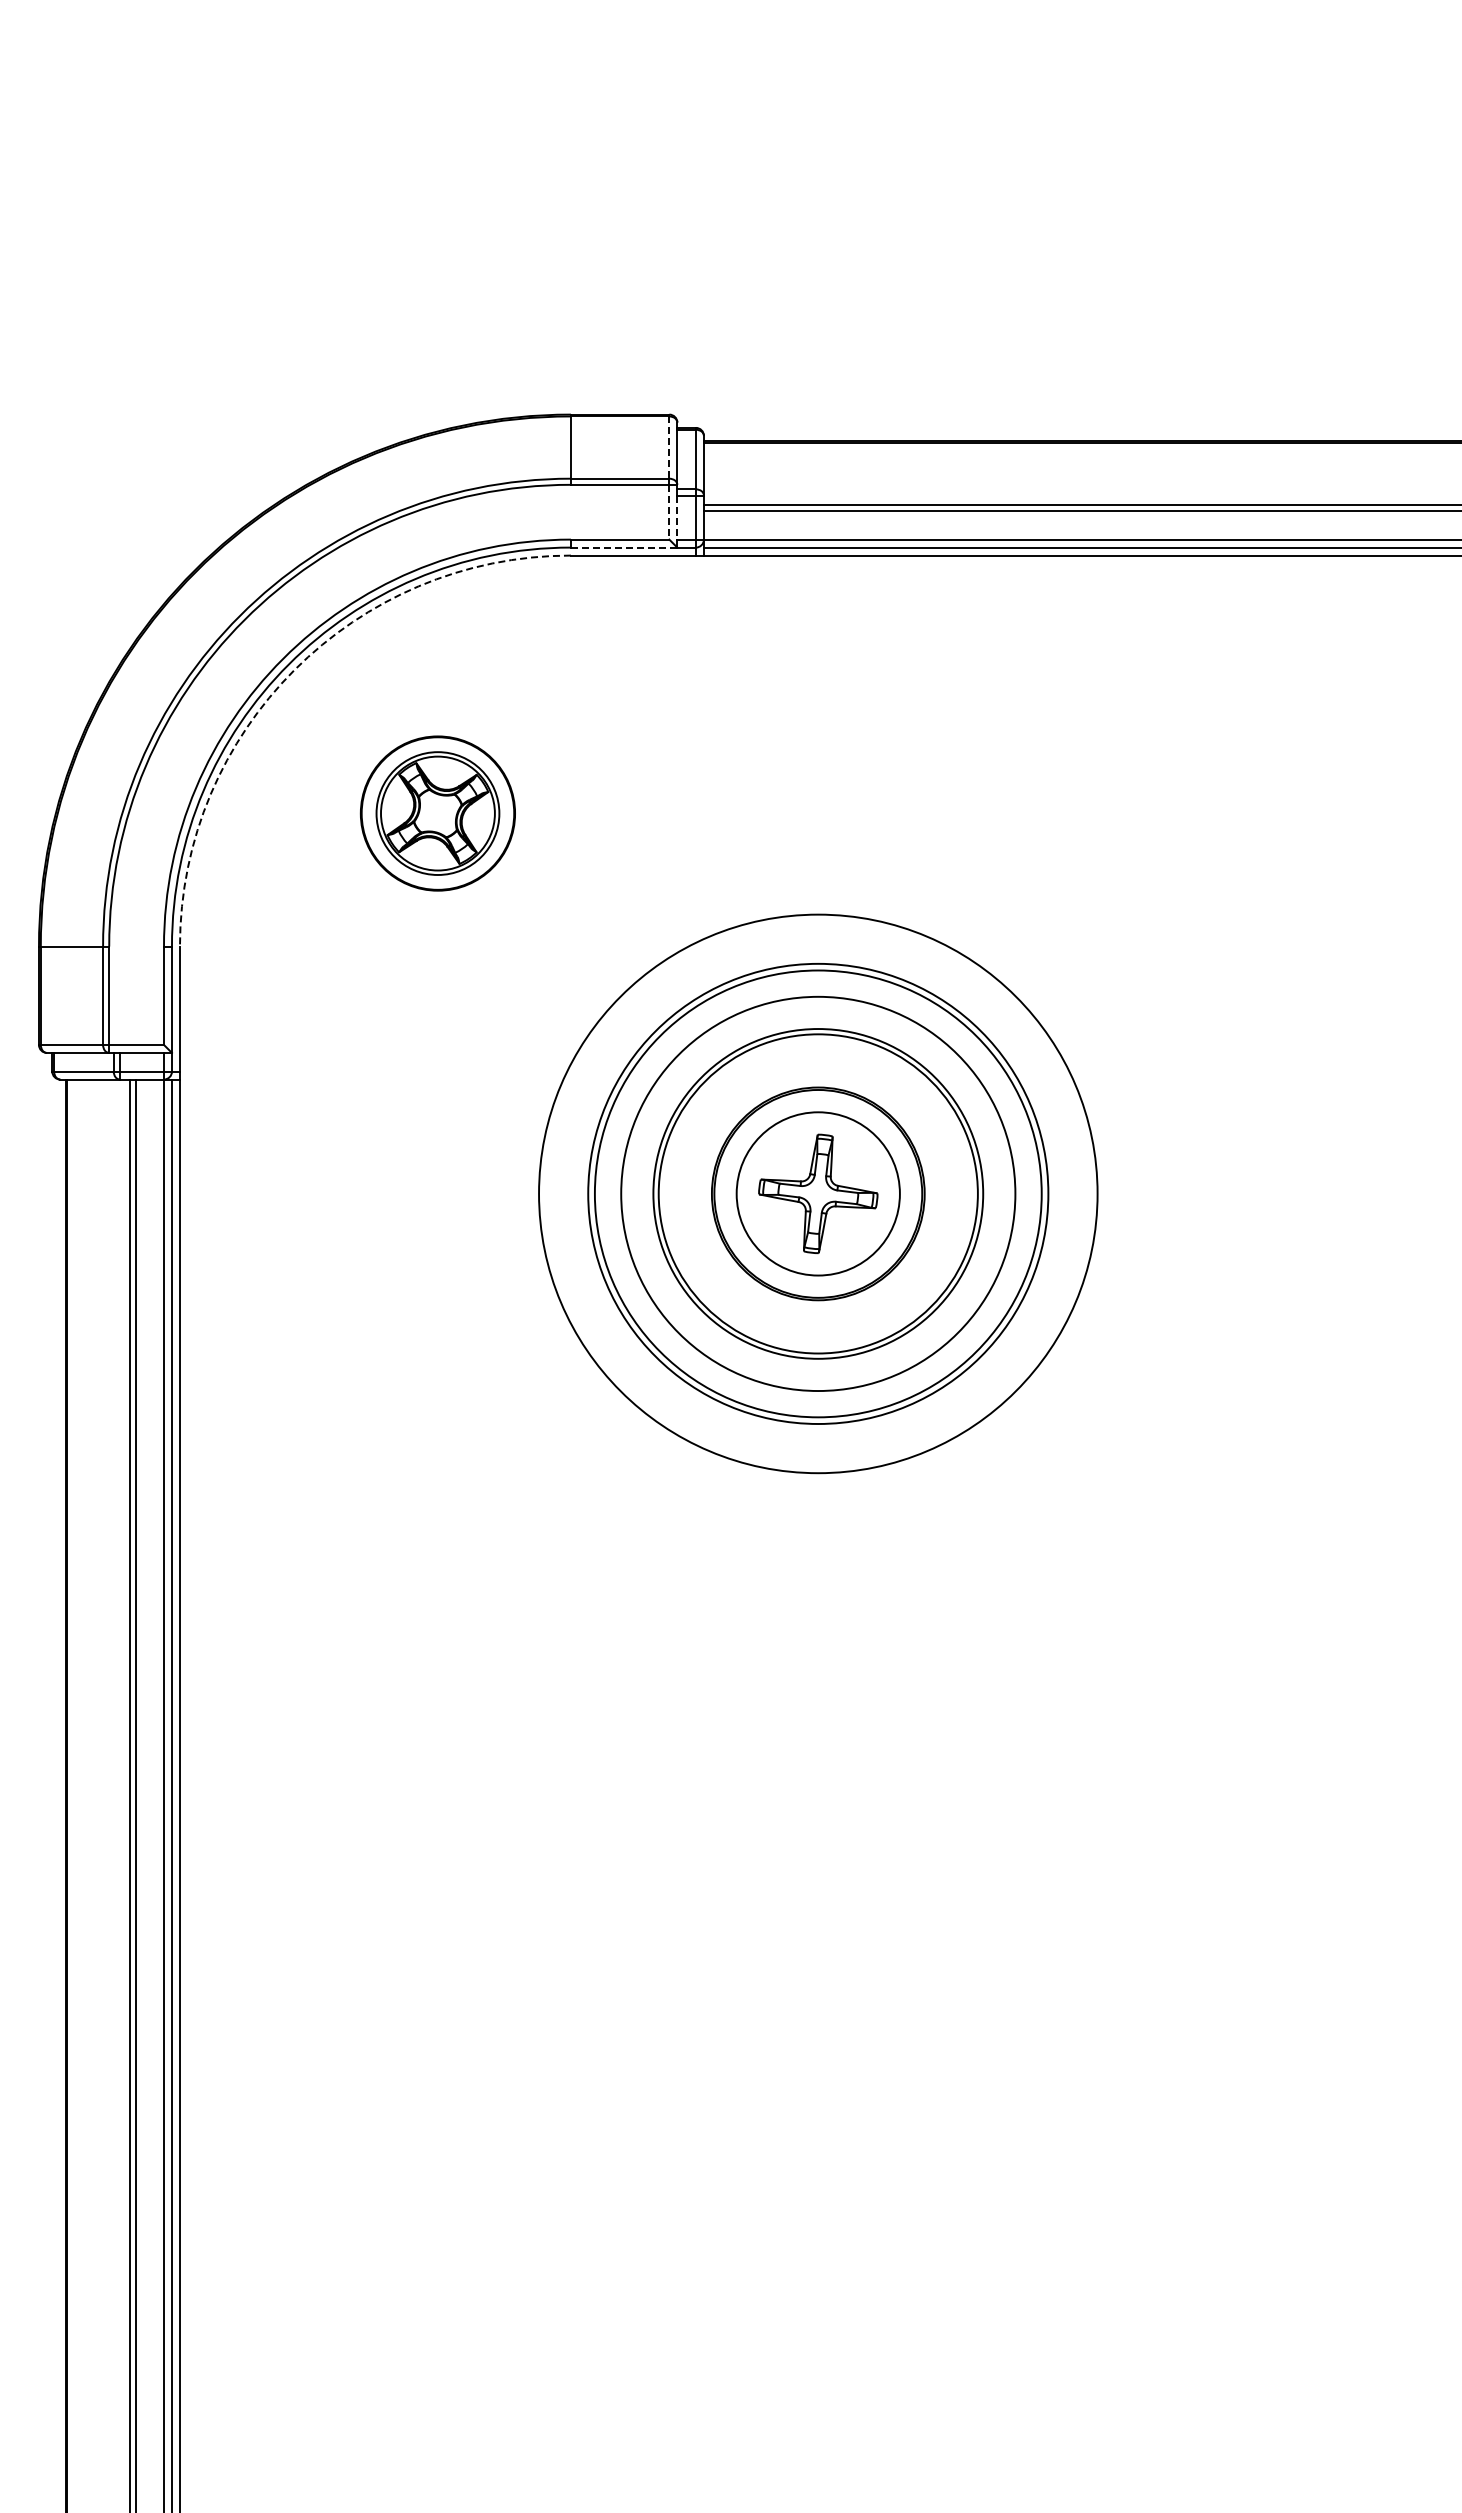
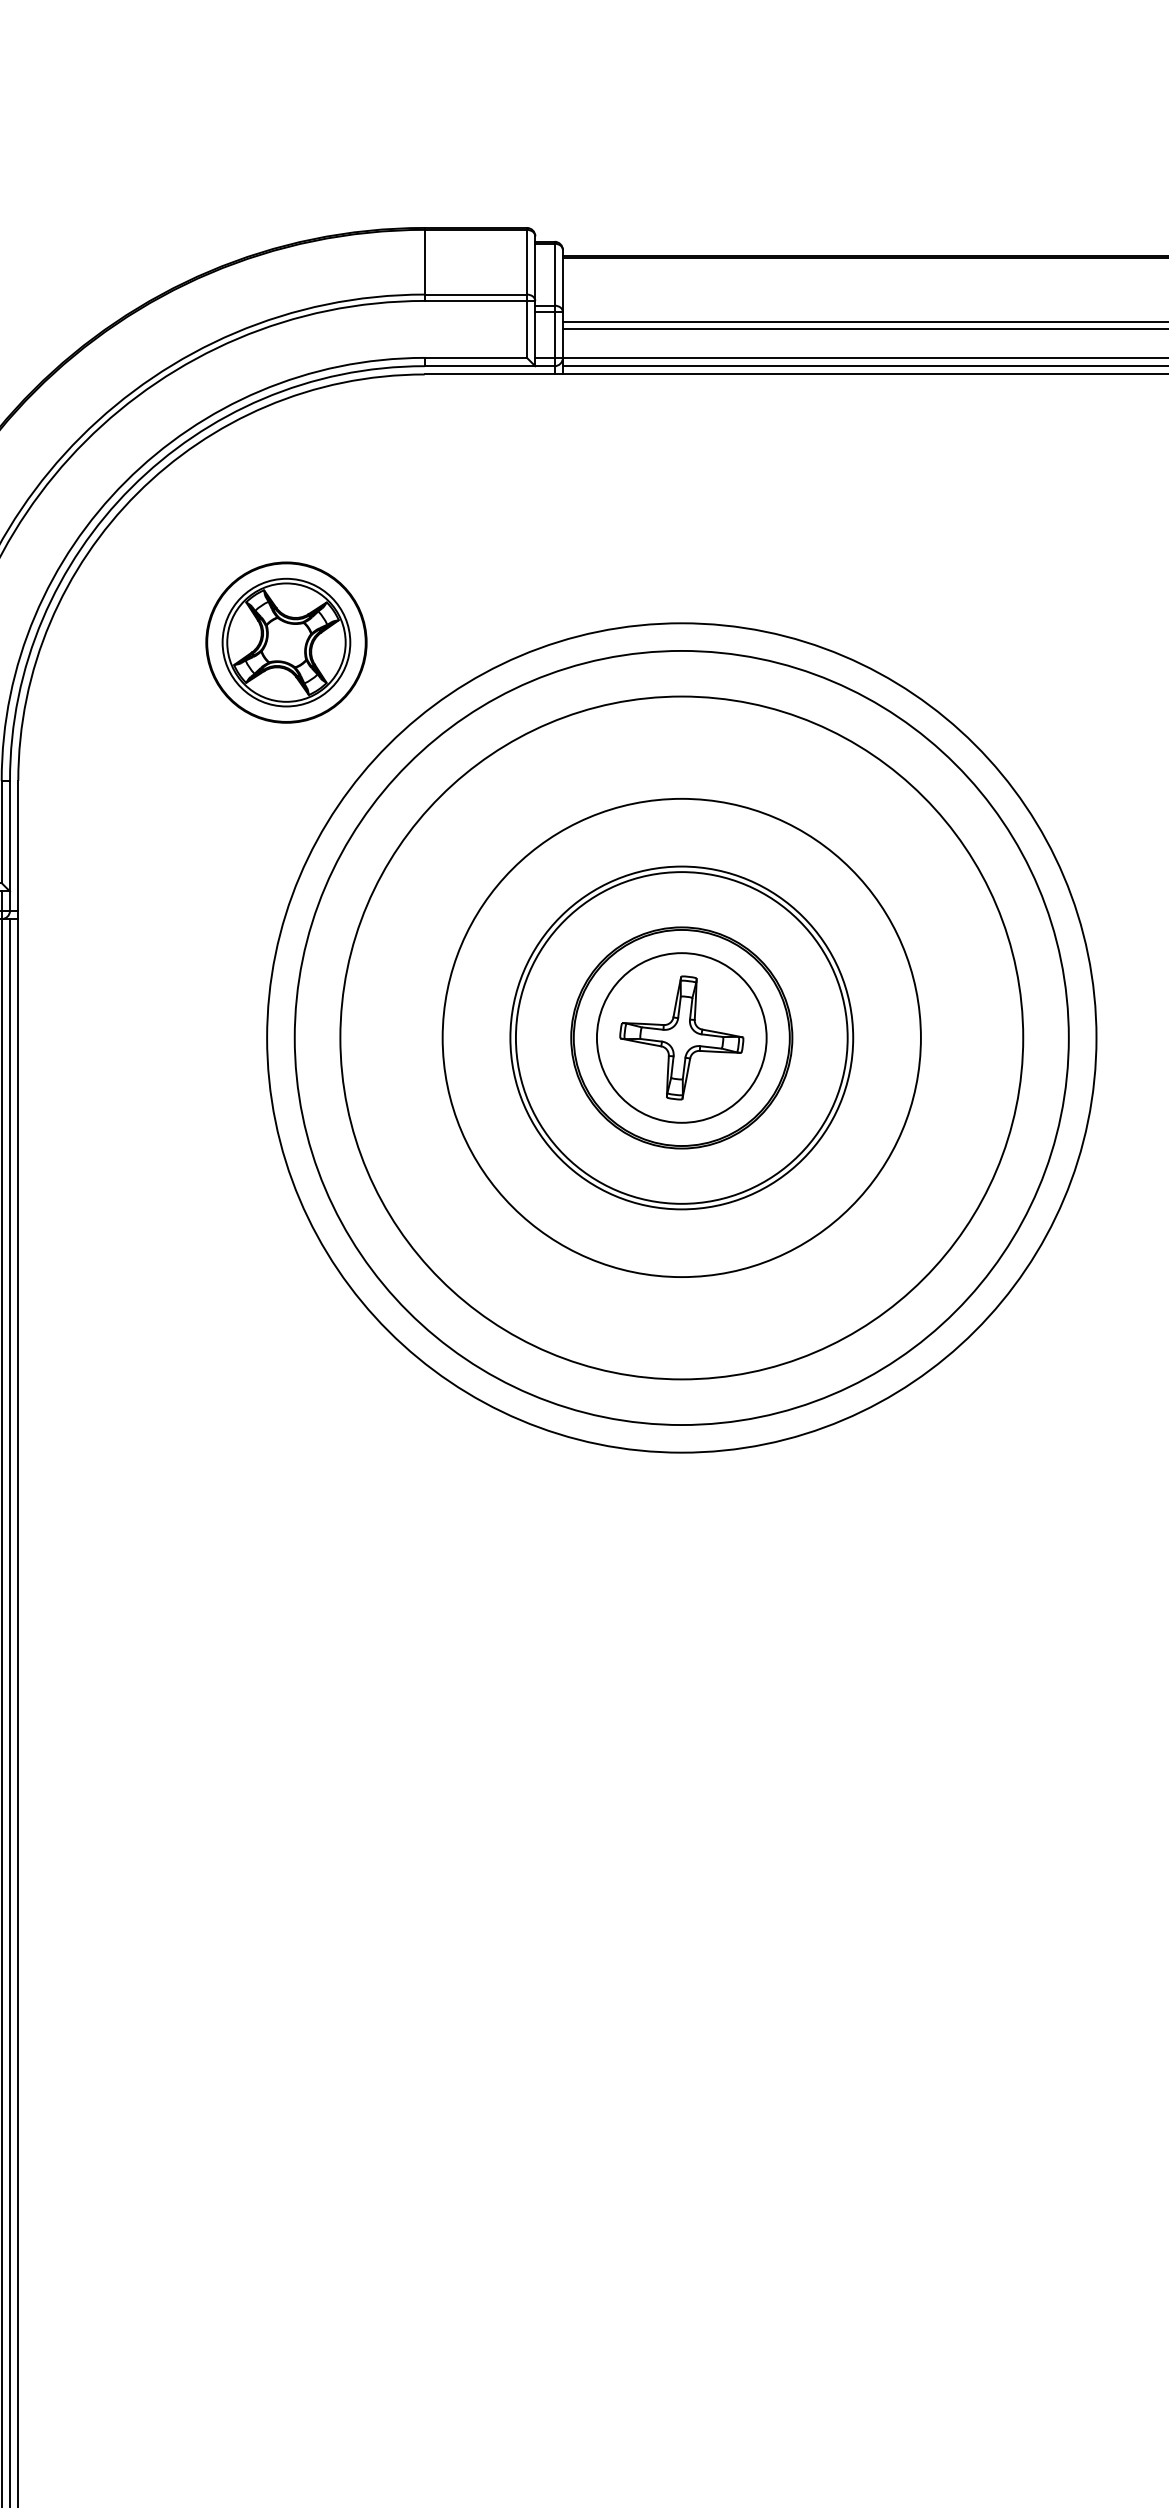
line: (669, 448) -> (527, 263), dashed -> solid
line: (669, 512) -> (527, 329), dashed -> solid
line: (677, 518) -> (535, 335), dashed -> solid
line: (624, 547) -> (480, 366), dashed -> solid
arc: (294, 670) -> (137, 493), dashed -> solid
circle: (817, 1193) -> (680, 1037), size x1.67
circle: (817, 1193) -> (680, 1037), size x1.67
circle: (818, 1193) -> (682, 1037), size x1.43

